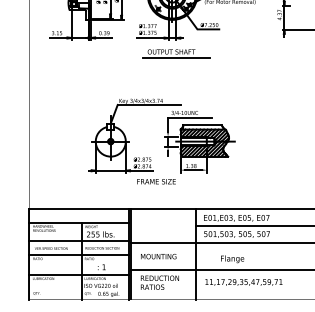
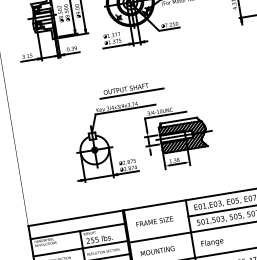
part: (176, 53) -> (131, 89), moved
text: (156, 181) -> (154, 221), moved
text: (232, 259) -> (212, 243), moved

